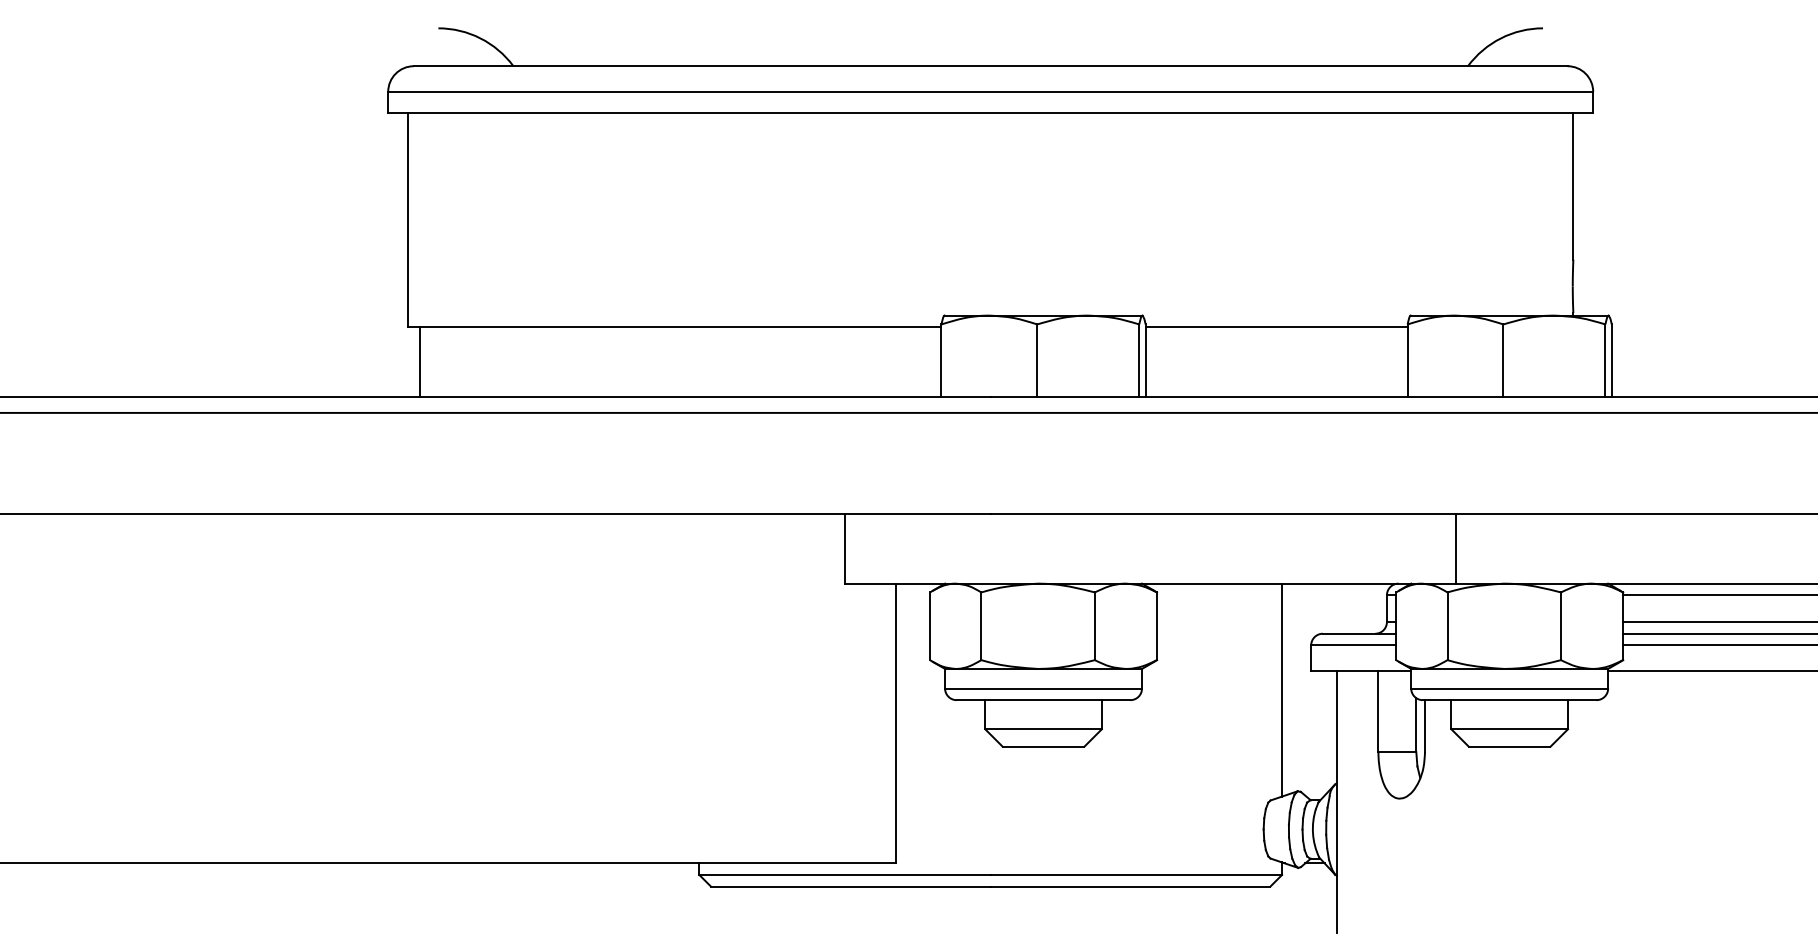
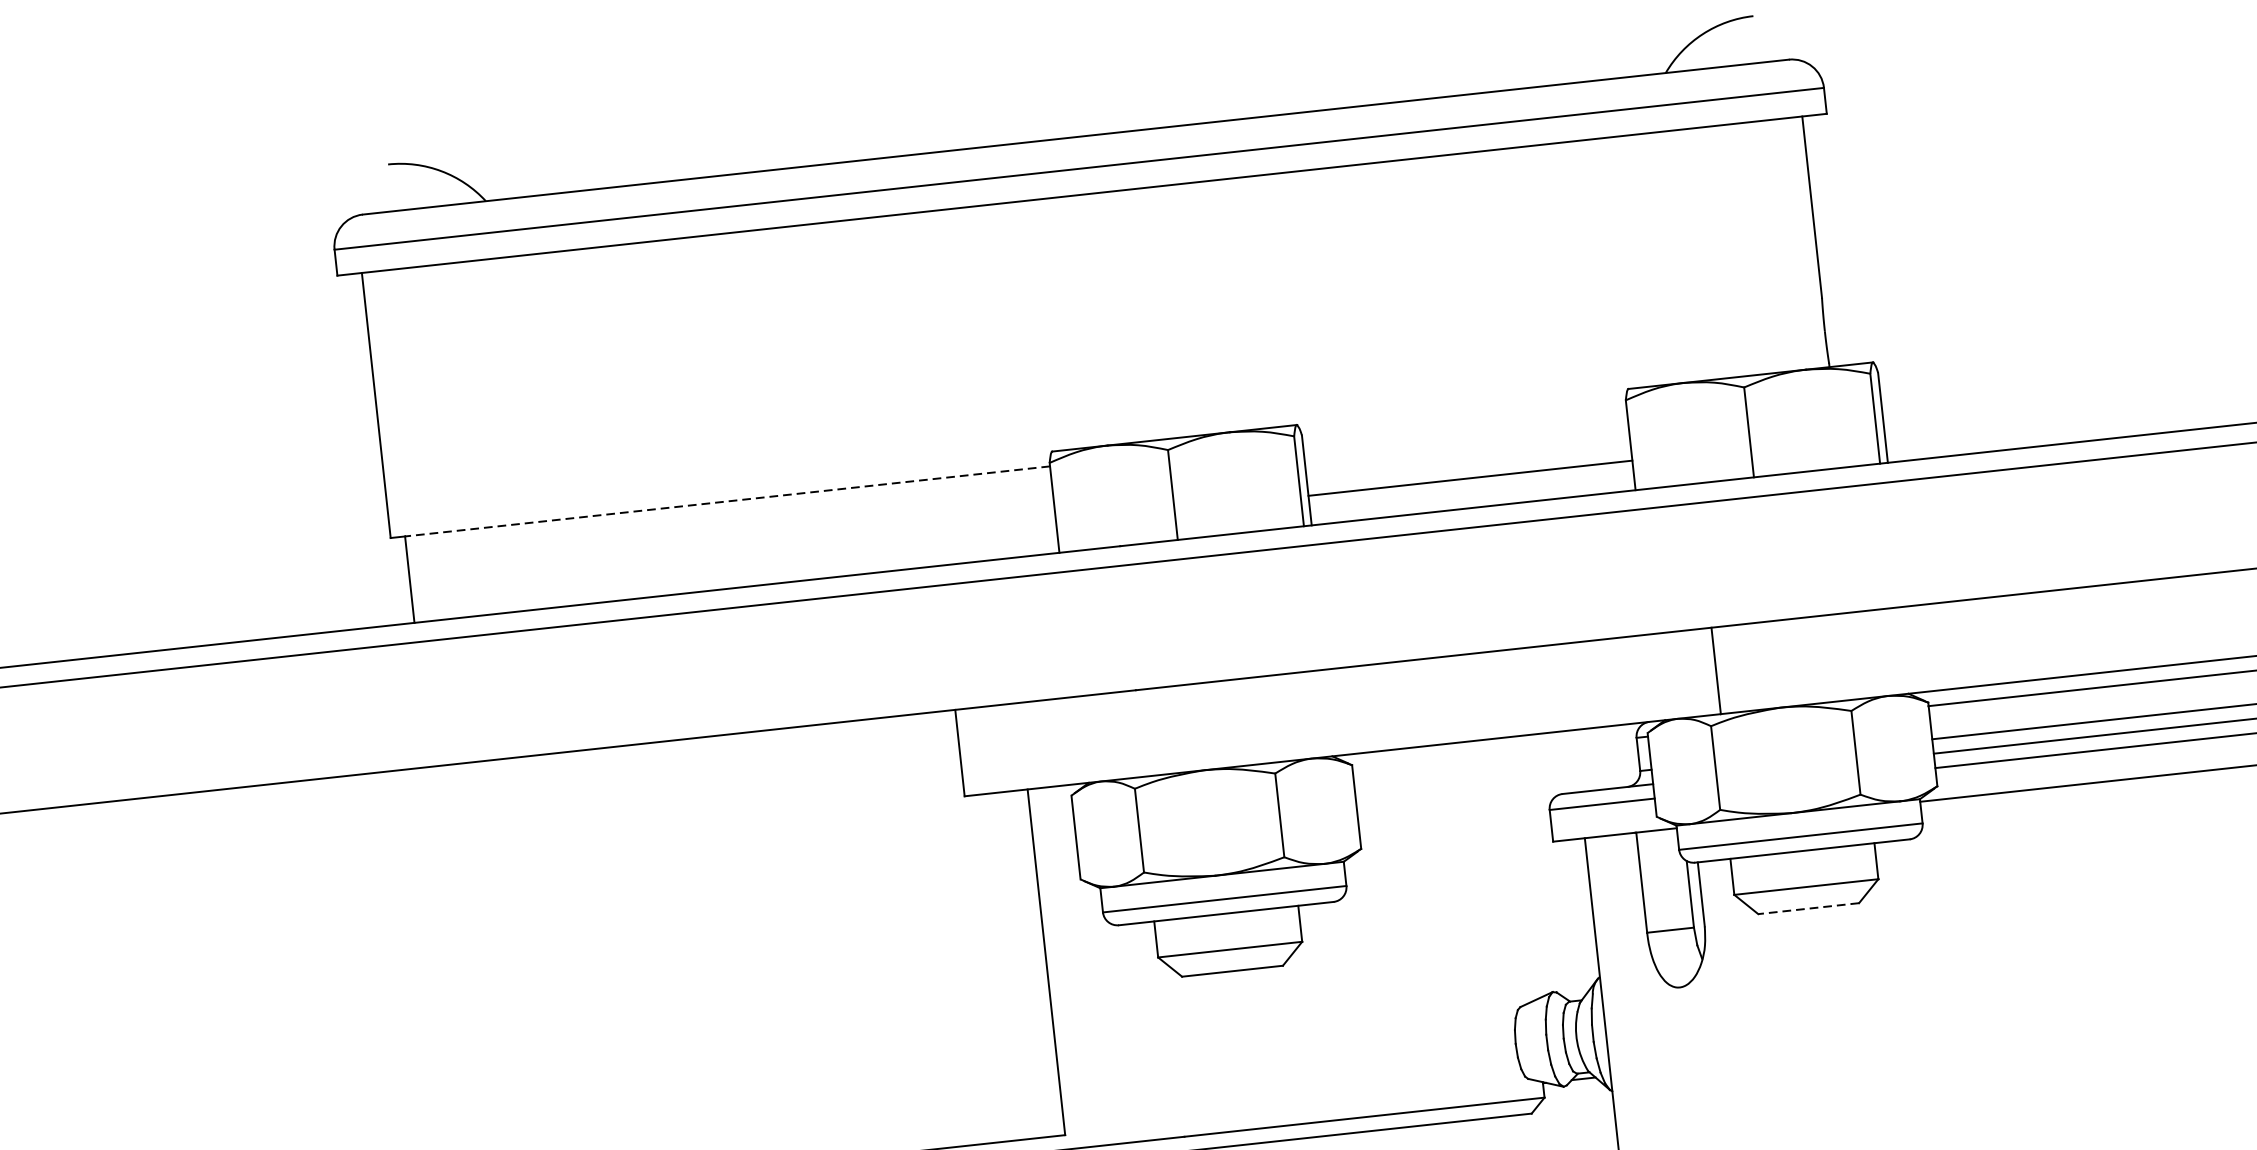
line: (680, 327) -> (727, 501), solid -> dashed
line: (1276, 327) -> (1470, 478), moved
line: (1282, 689) -> (1520, 868), removed
line: (1509, 746) -> (1808, 908), solid -> dashed

